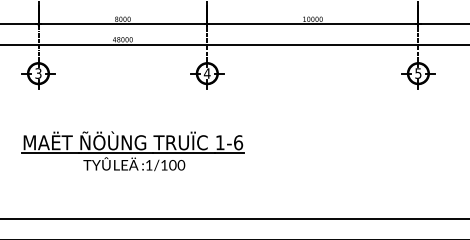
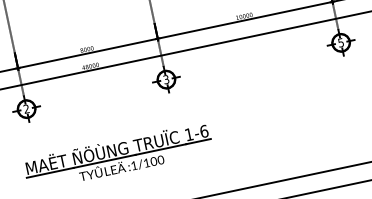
text: (38, 73) -> (26, 109), 3 -> 2
text: (206, 73) -> (165, 79), 4 -> 3

